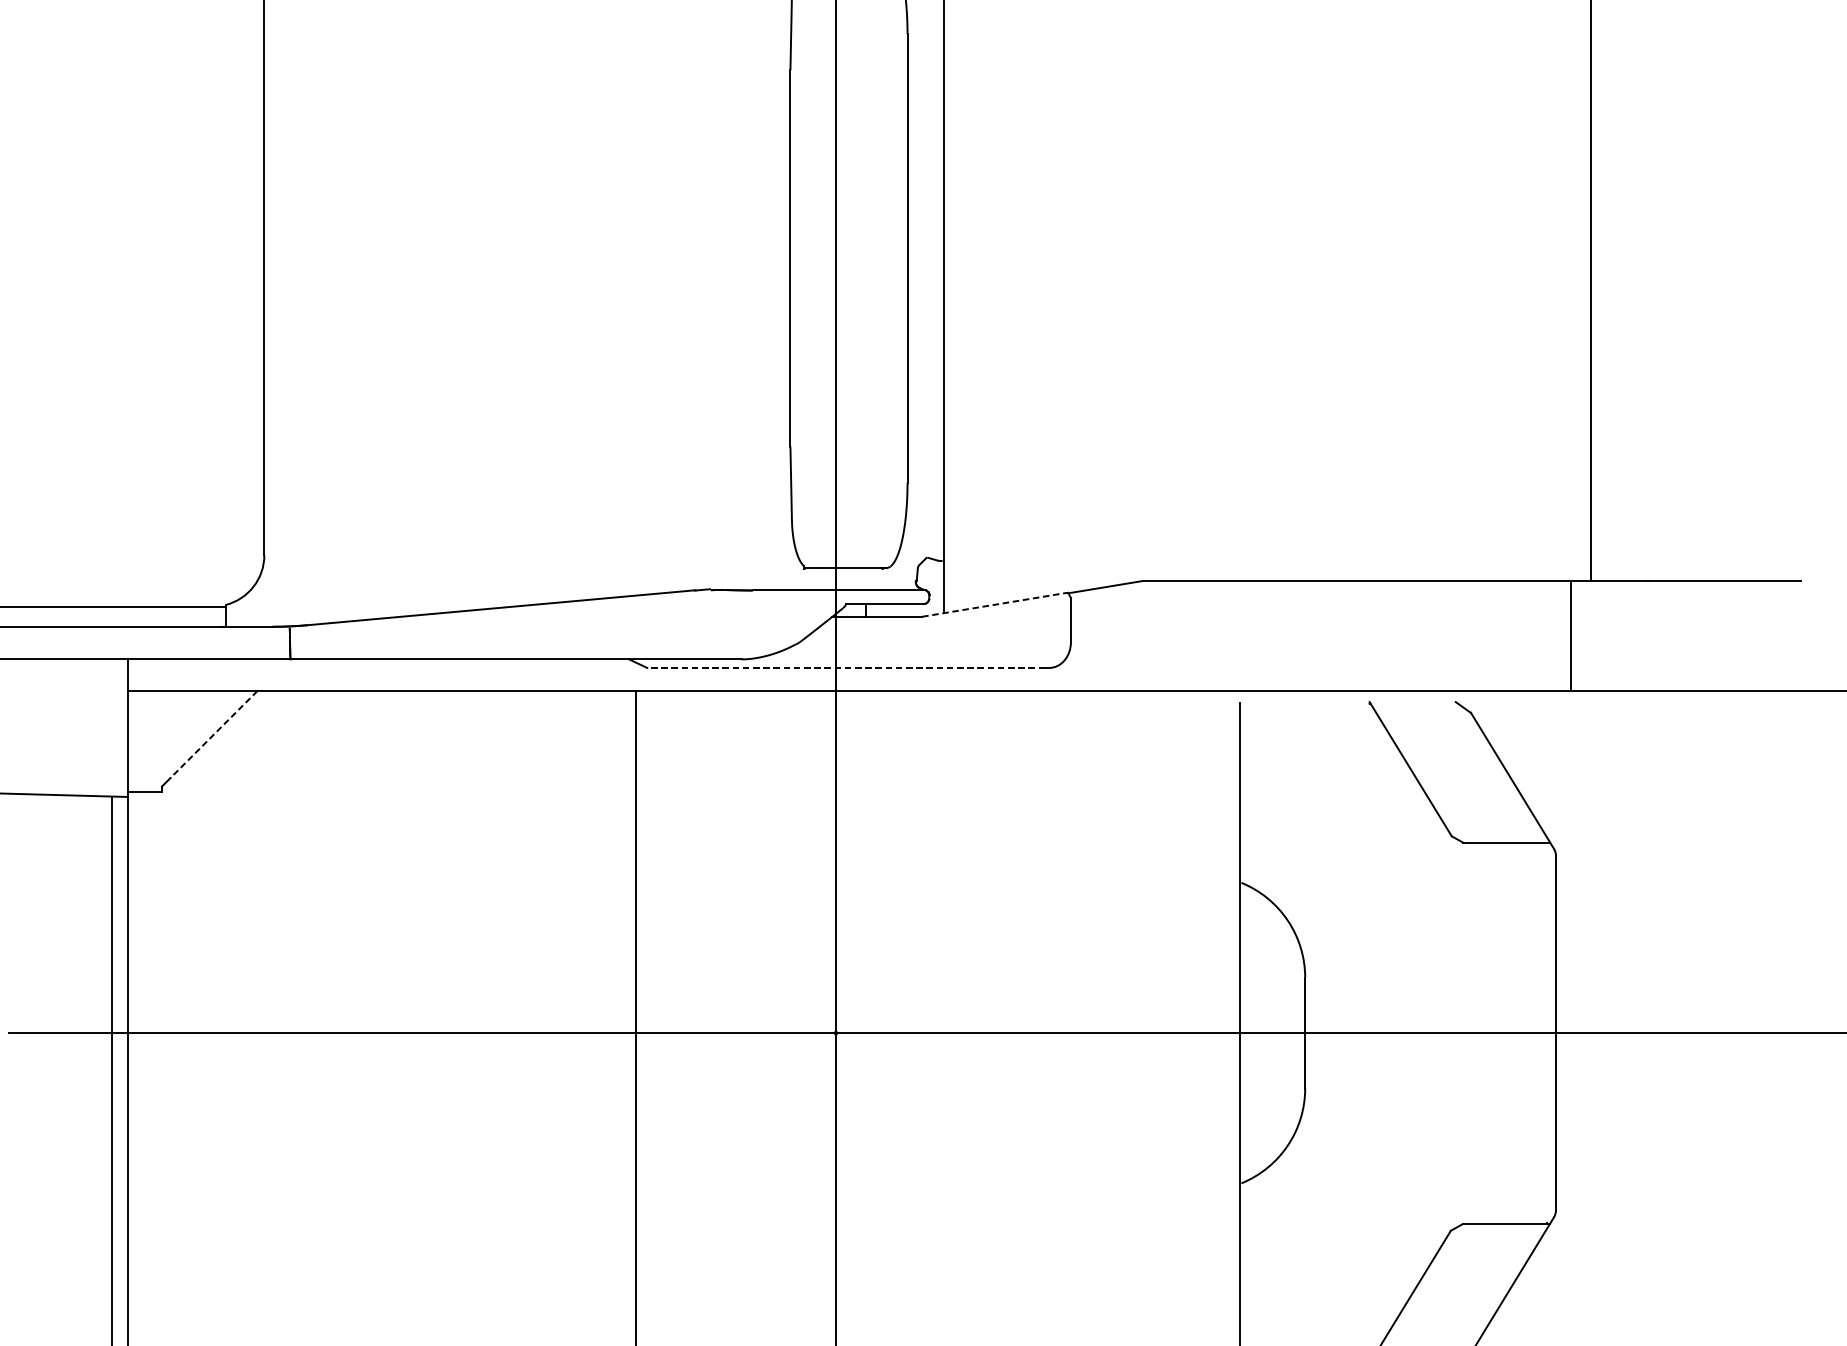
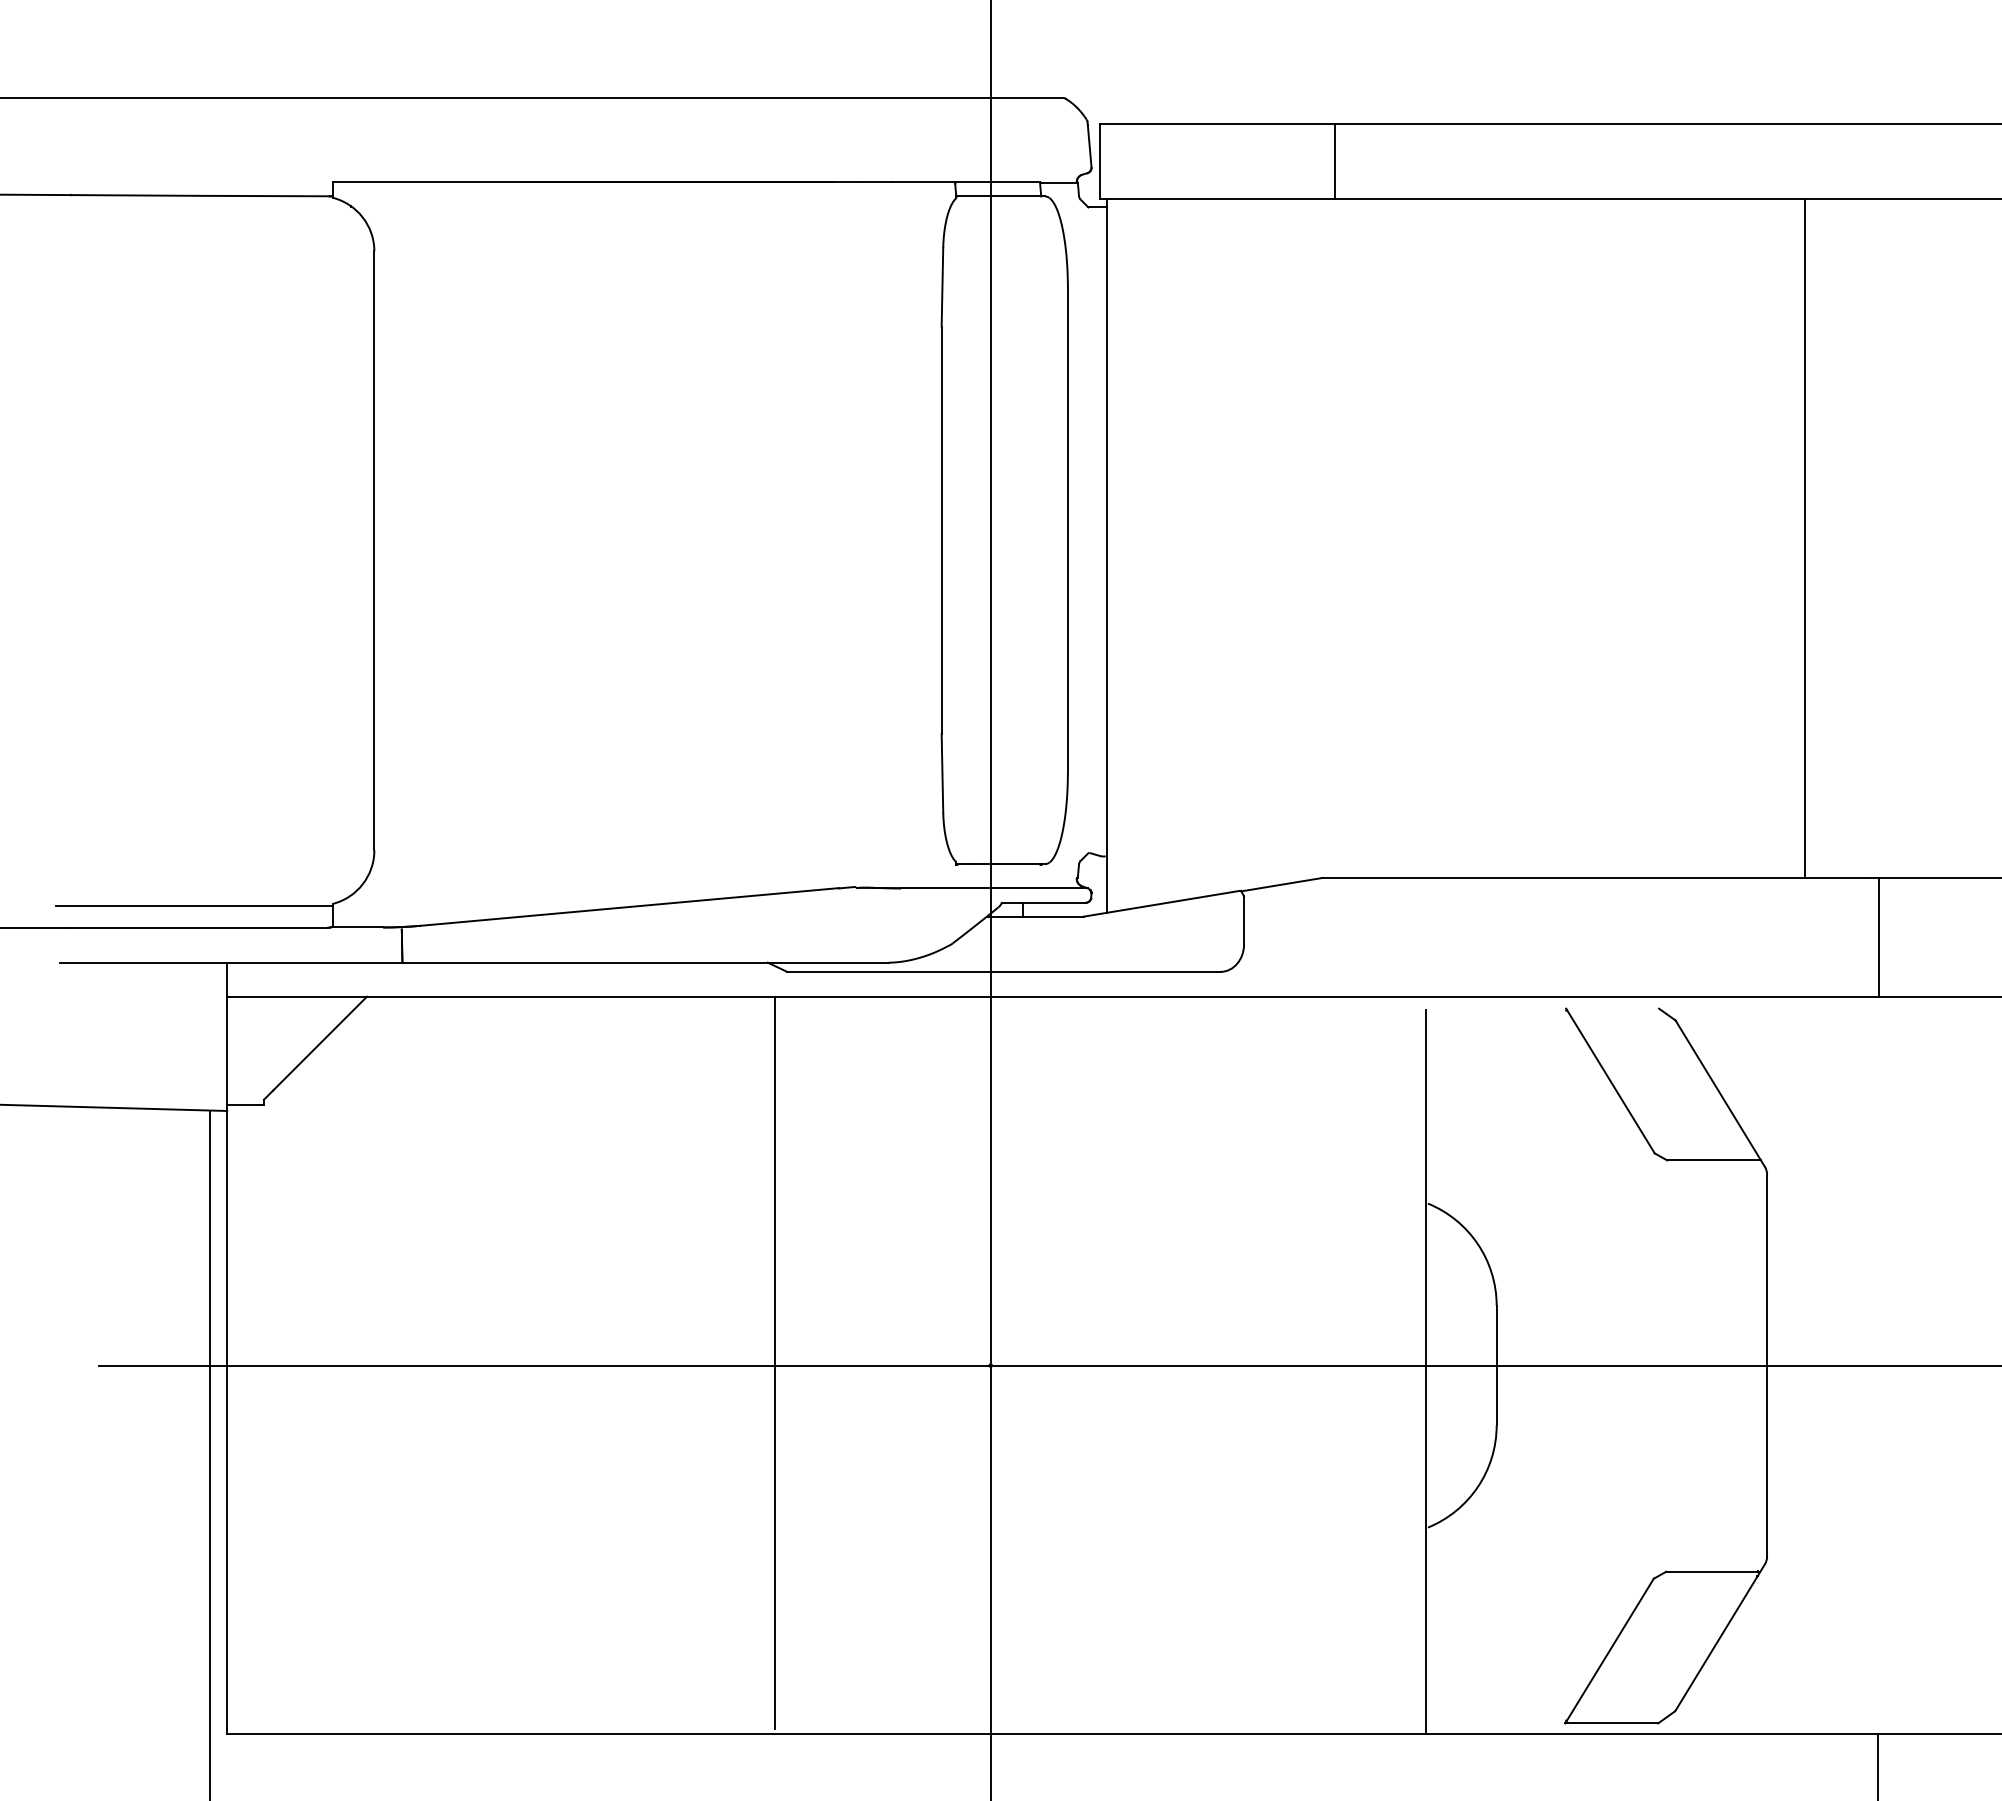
line: (995, 604) -> (1162, 903), dashed -> solid
line: (1571, 636) -> (1879, 937), moved
line: (845, 667) -> (1001, 971), dashed -> solid
line: (213, 734) -> (319, 1043), dashed -> solid

